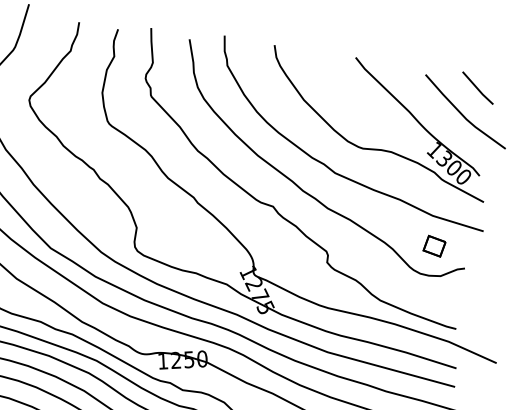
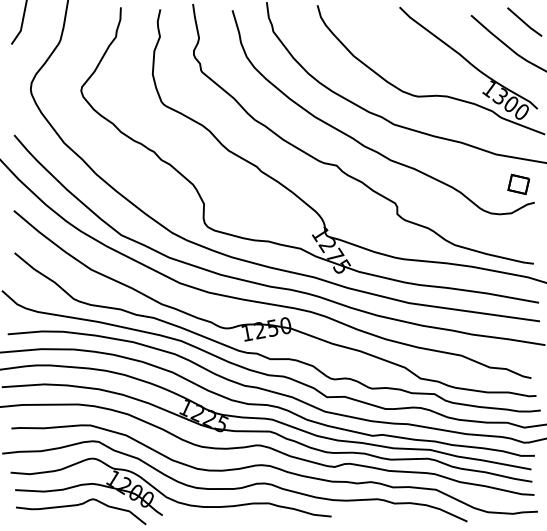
part: (434, 245) -> (518, 183), moved

